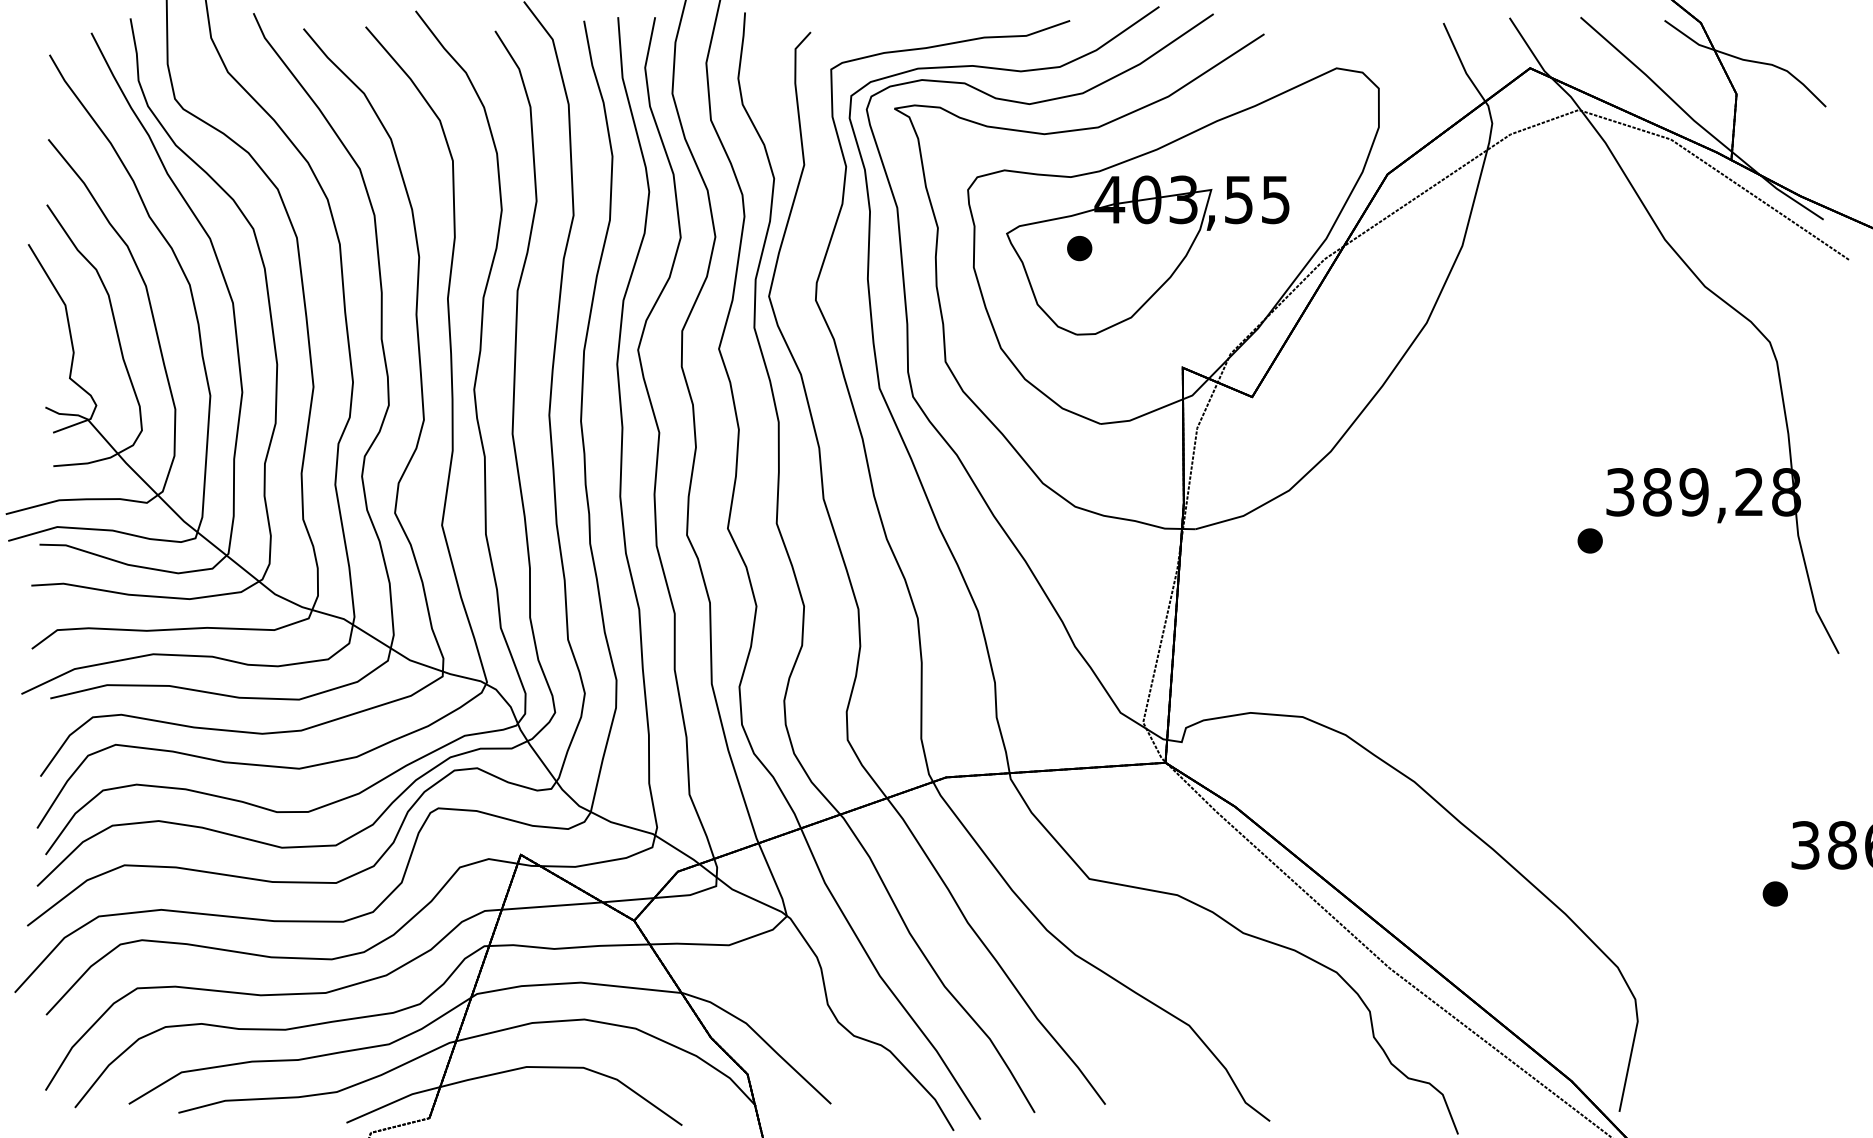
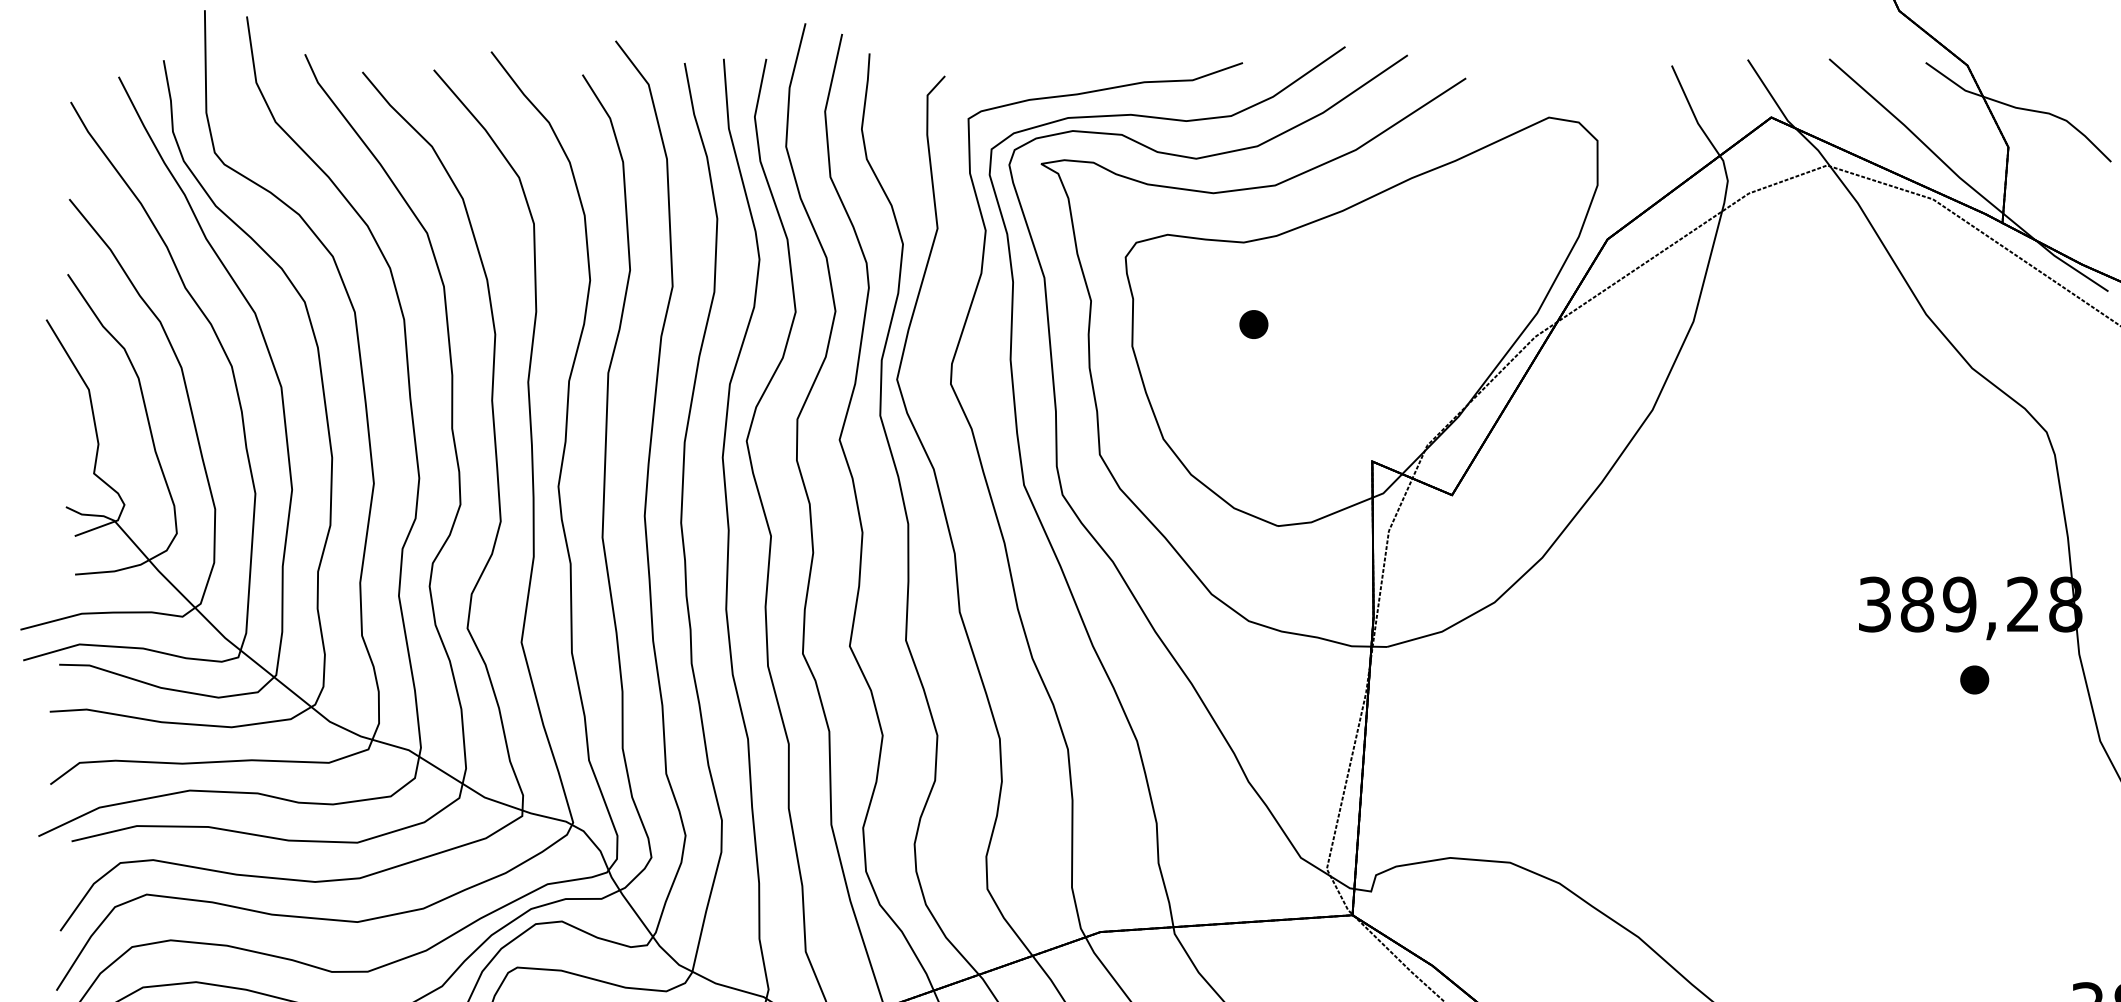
part: (1147, 255) -> (1331, 332), removed
part: (1589, 540) -> (1973, 679), moved

